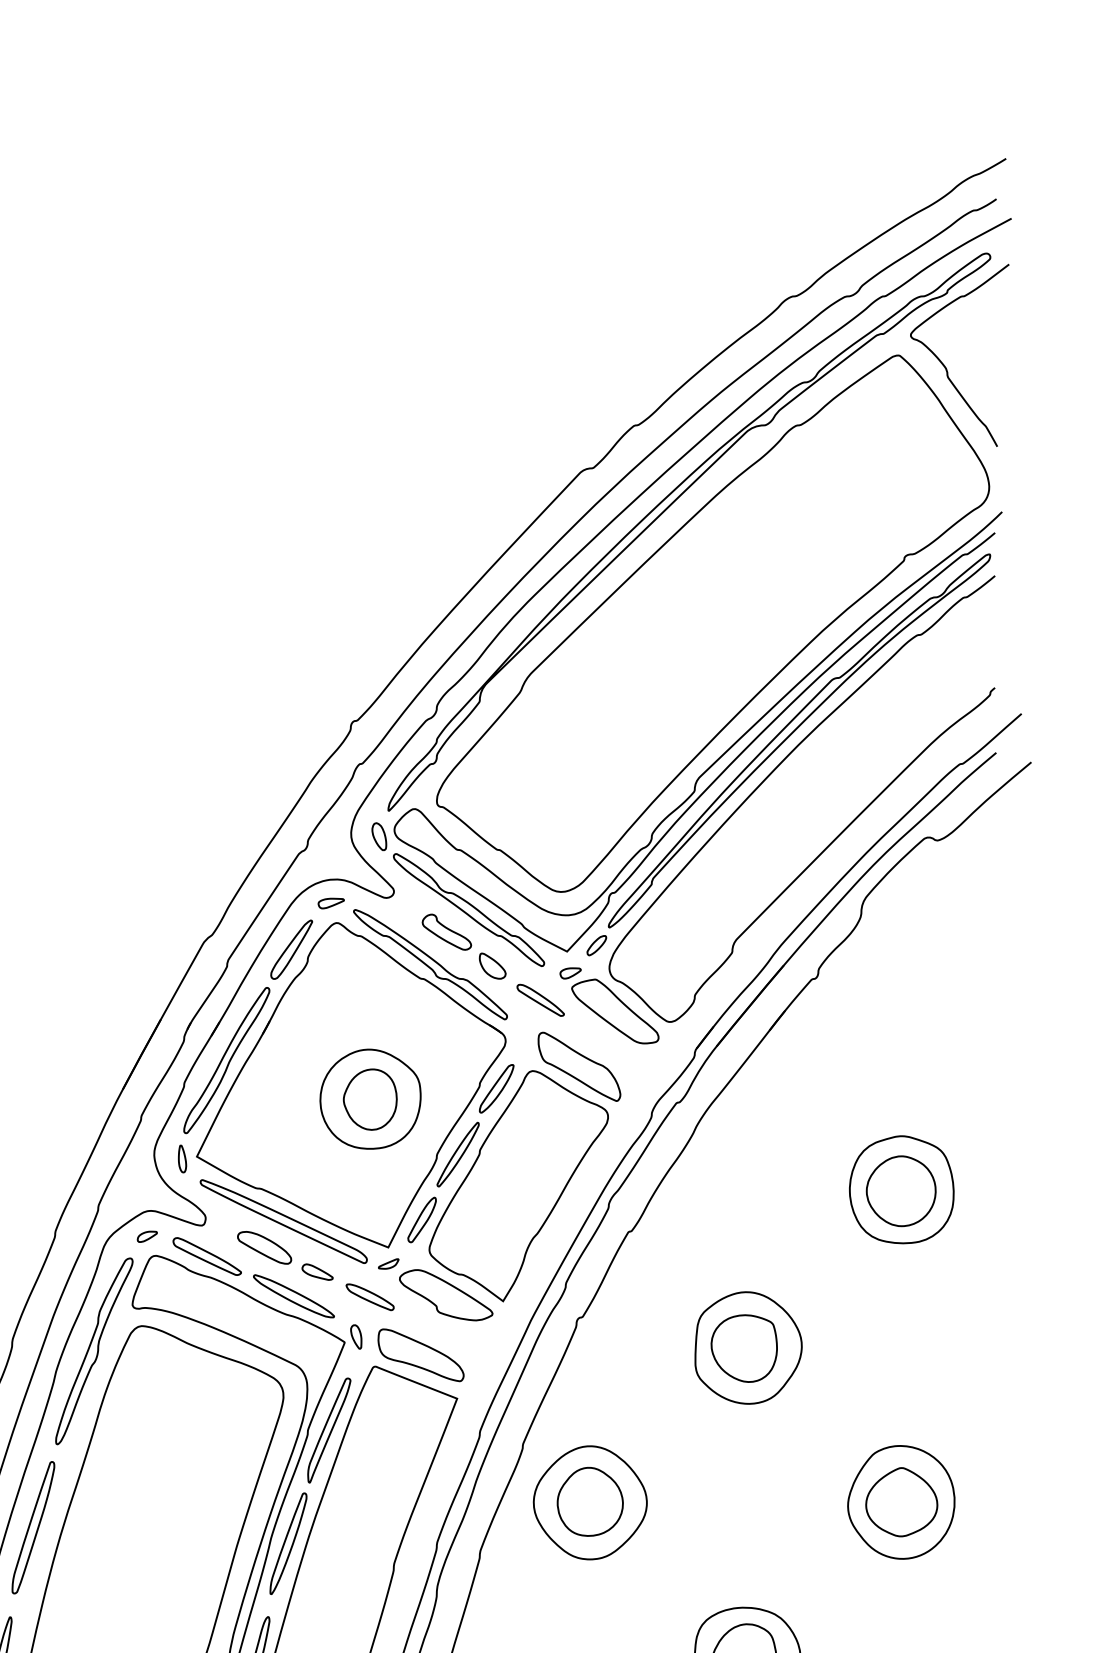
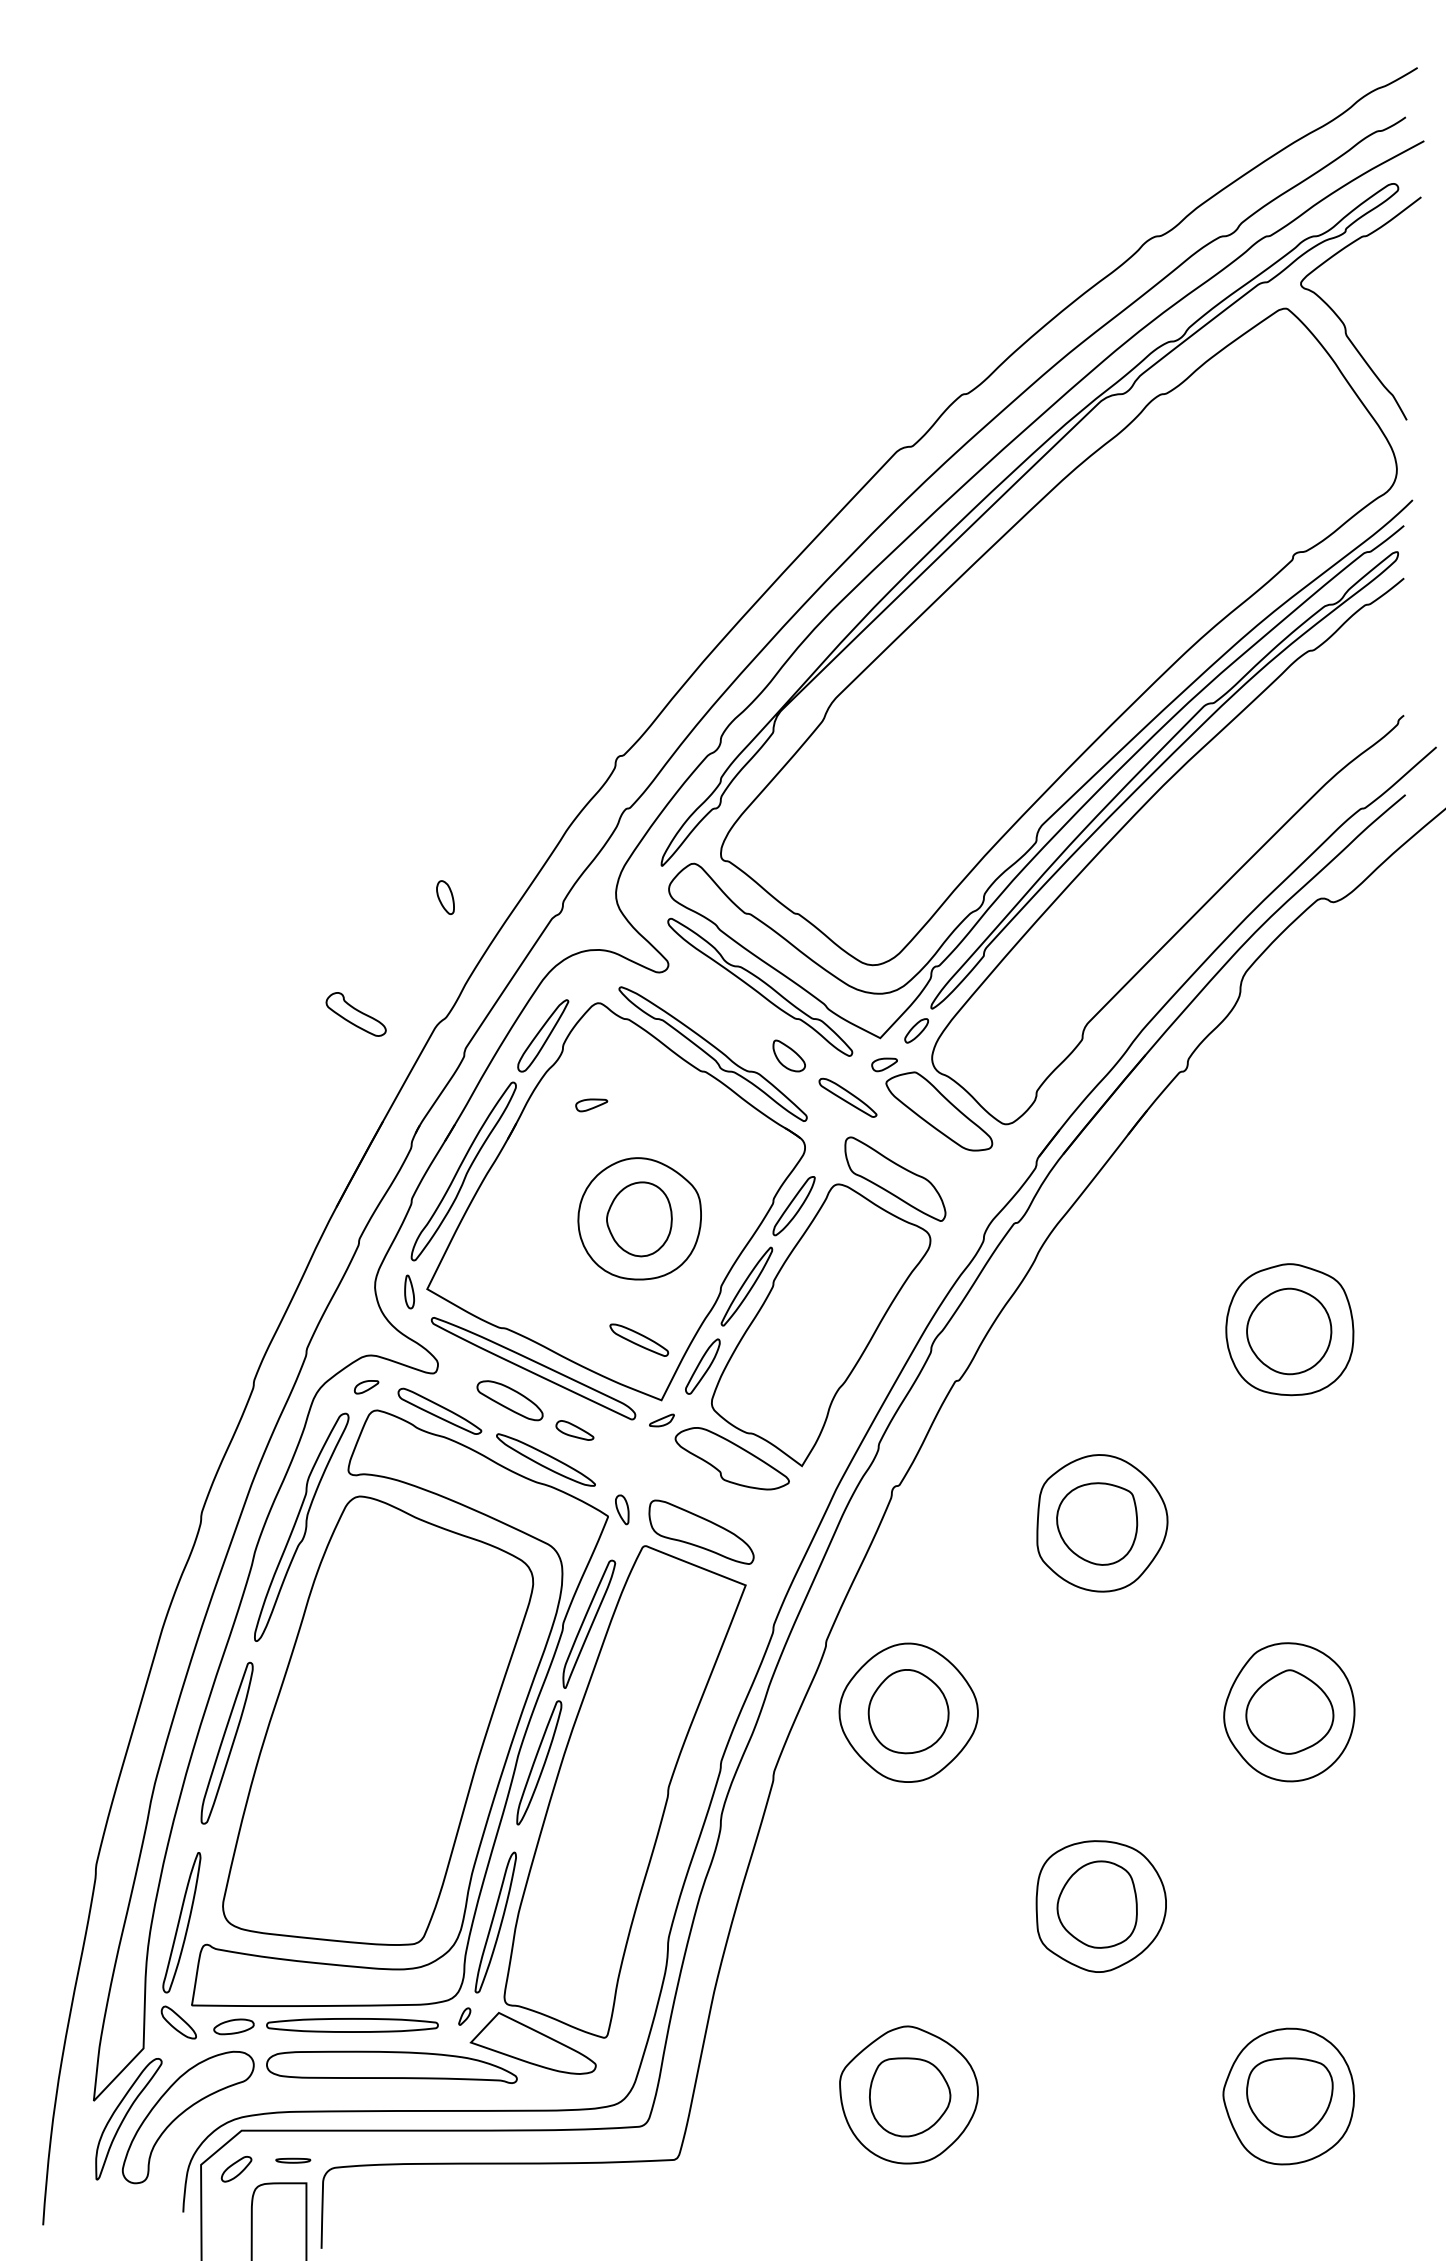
part: (379, 836) -> (445, 897), moved
part: (331, 903) -> (591, 1105), moved
part: (446, 932) -> (355, 1014), moved
part: (370, 1296) -> (639, 1339), moved

